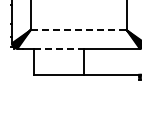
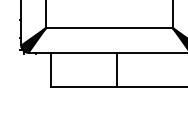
line: (79, 30) -> (110, 28), dashed -> solid
line: (59, 48) -> (84, 52), dashed -> solid

